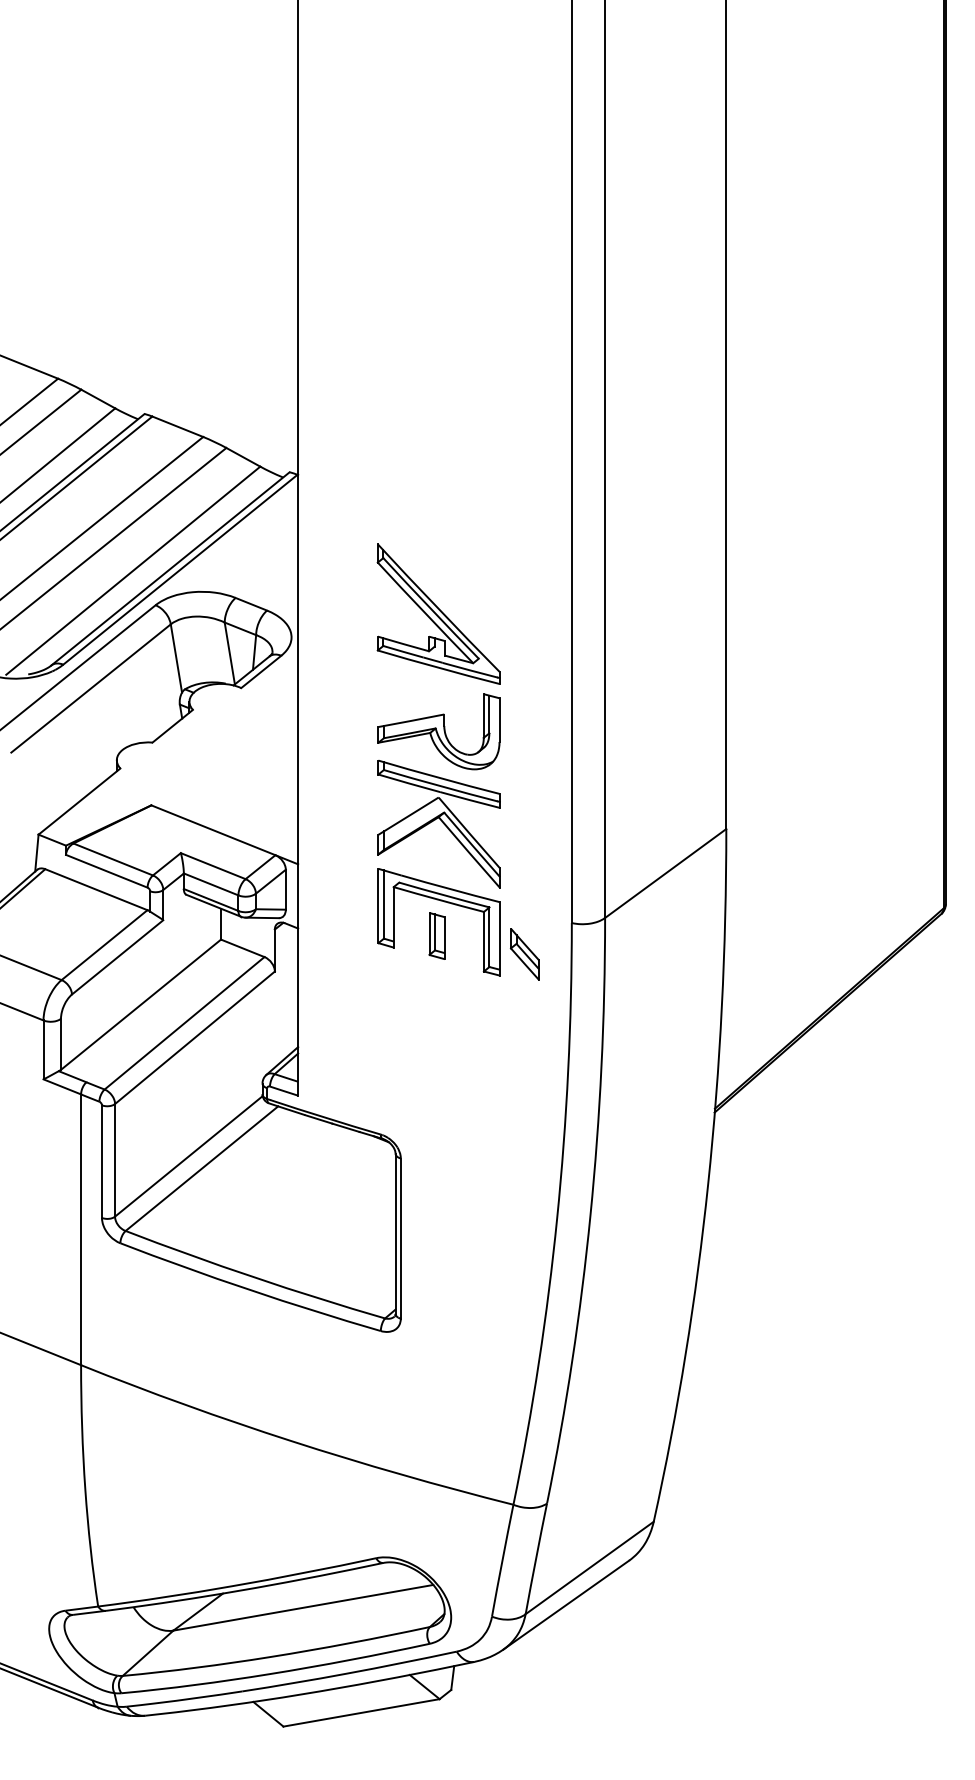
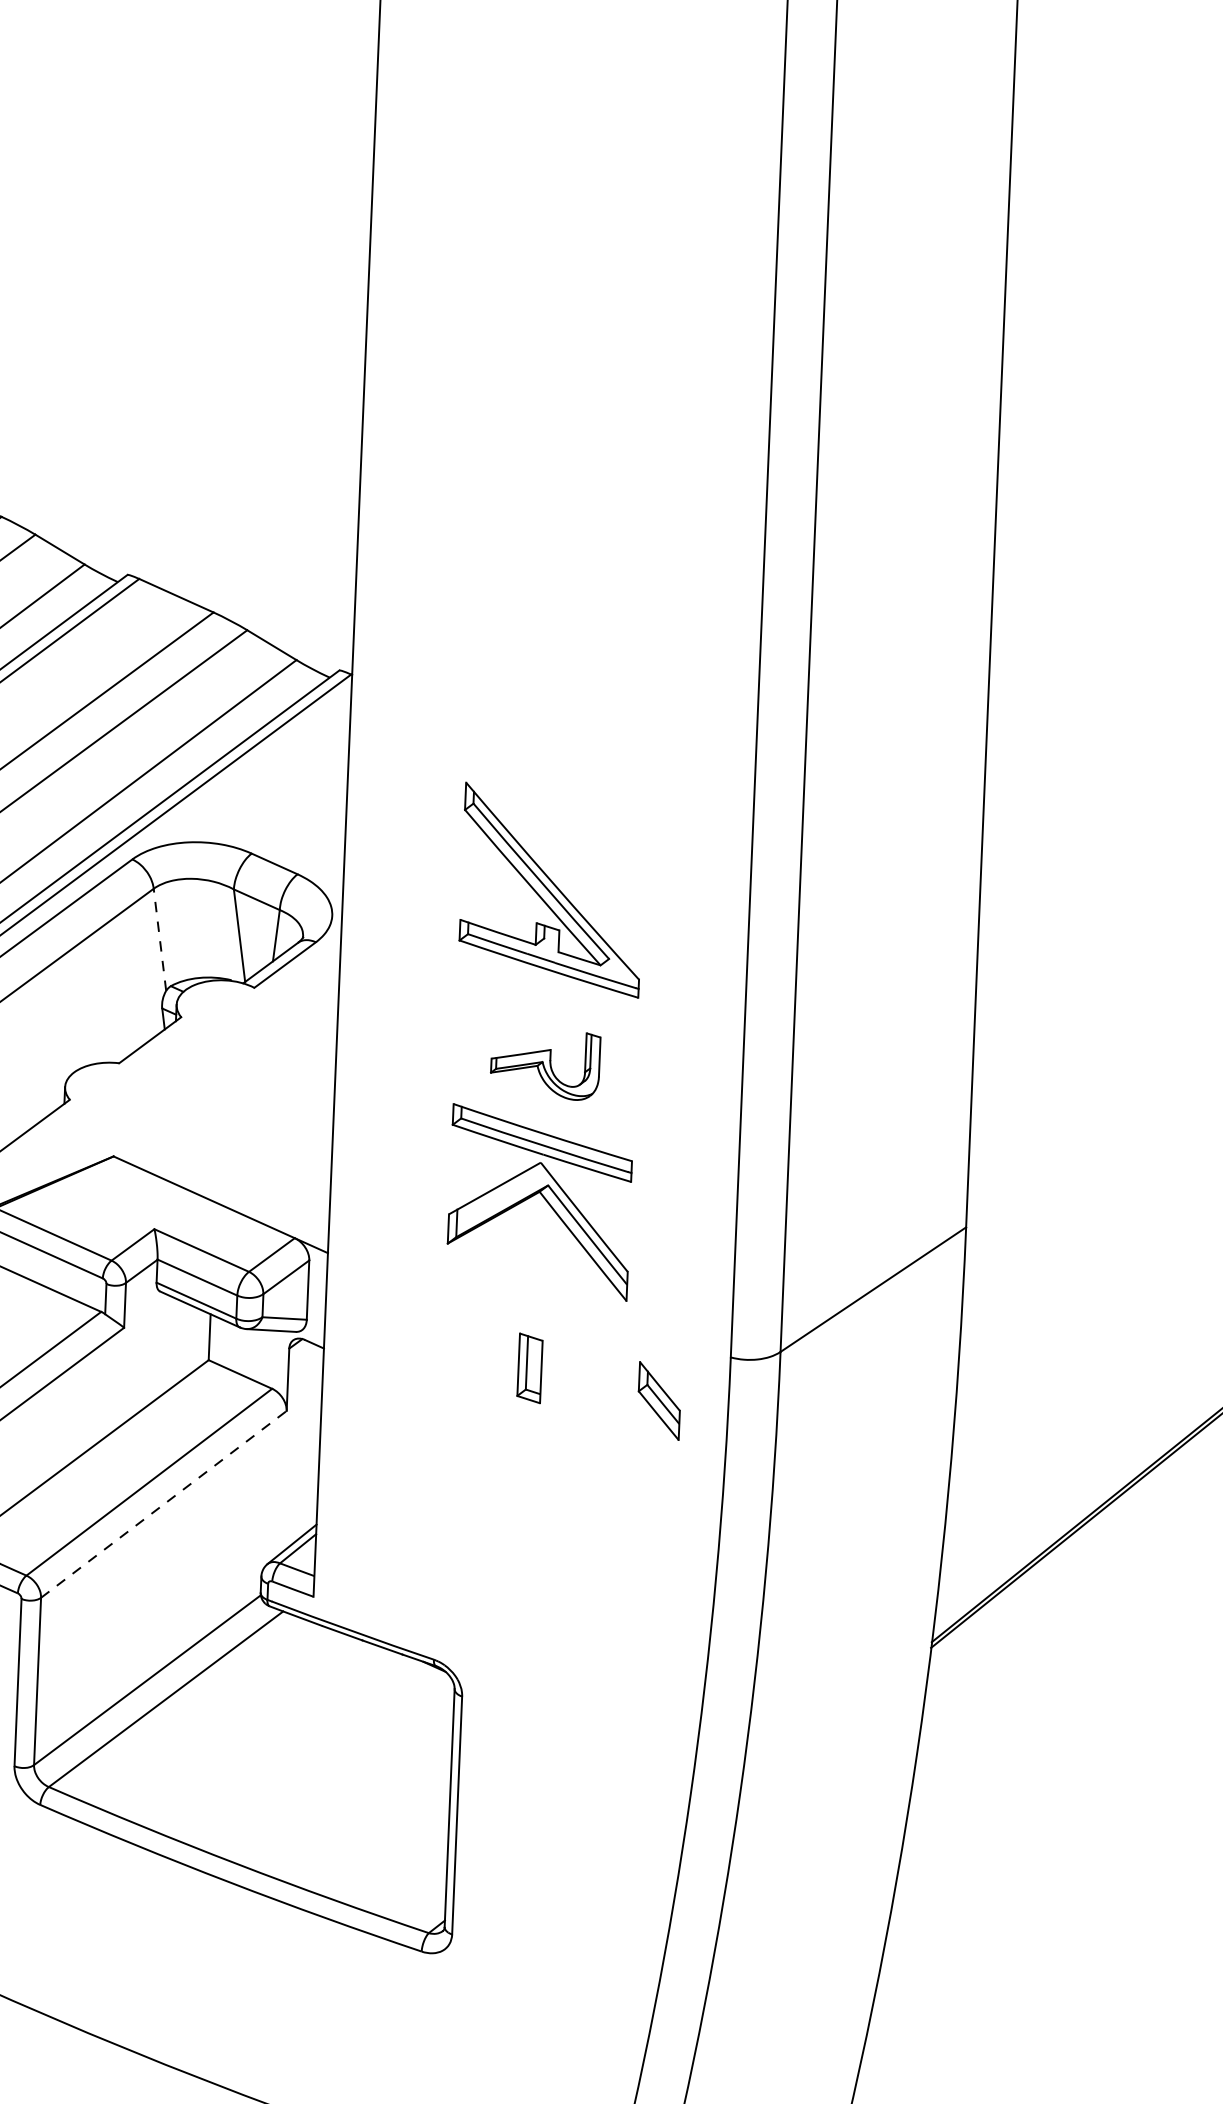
line: (176, 658) -> (160, 939), solid -> dashed
part: (438, 731) -> (544, 1064), size x0.6
part: (444, 902) -> (542, 1318), removed
line: (194, 1037) -> (163, 1503), solid -> dashed

